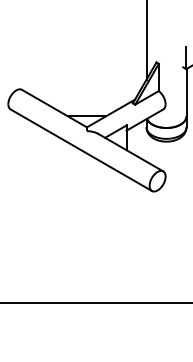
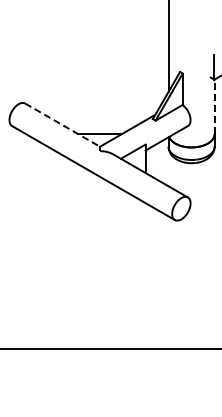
line: (186, 92) -> (214, 106), solid -> dashed
line: (55, 108) -> (63, 125), solid -> dashed

